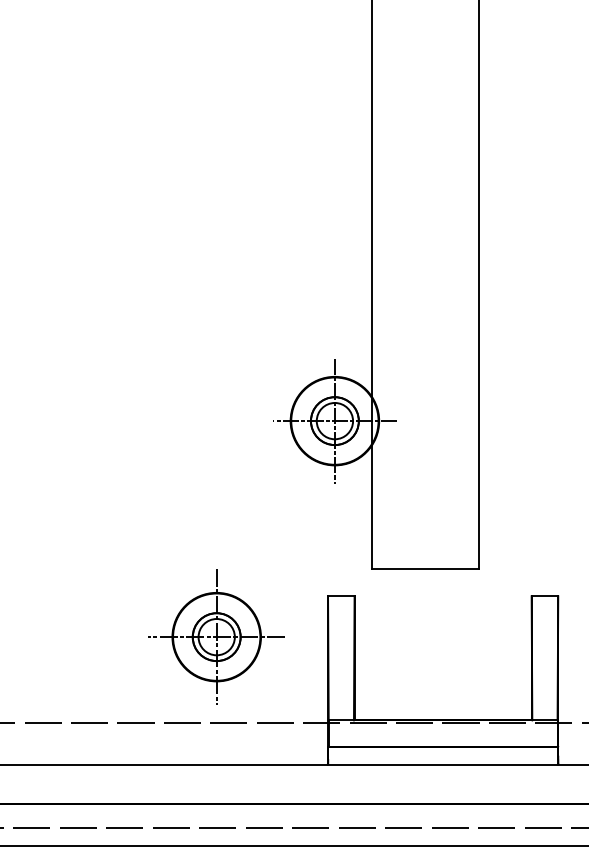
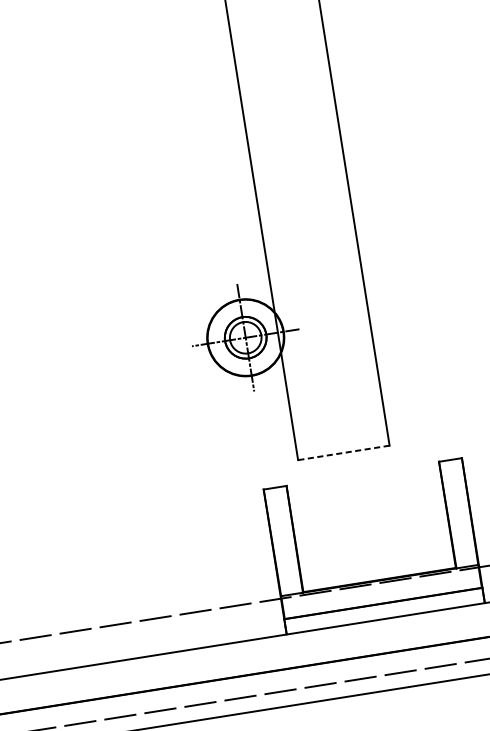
line: (424, 569) -> (343, 453), solid -> dashed
part: (216, 636) -> (173, 539), removed

